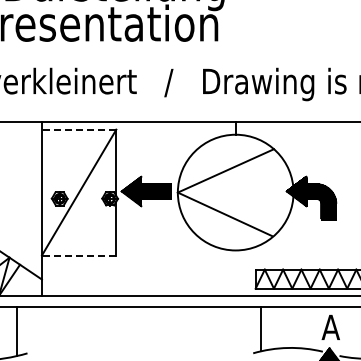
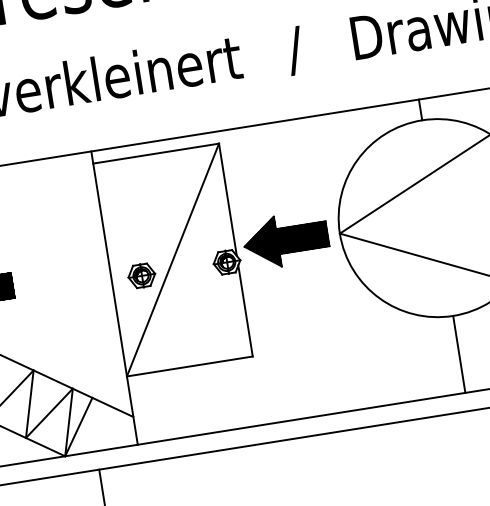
line: (78, 129) -> (155, 153), dashed -> solid
line: (78, 255) -> (188, 366), dashed -> solid
line: (235, 272) -> (458, 353), added

